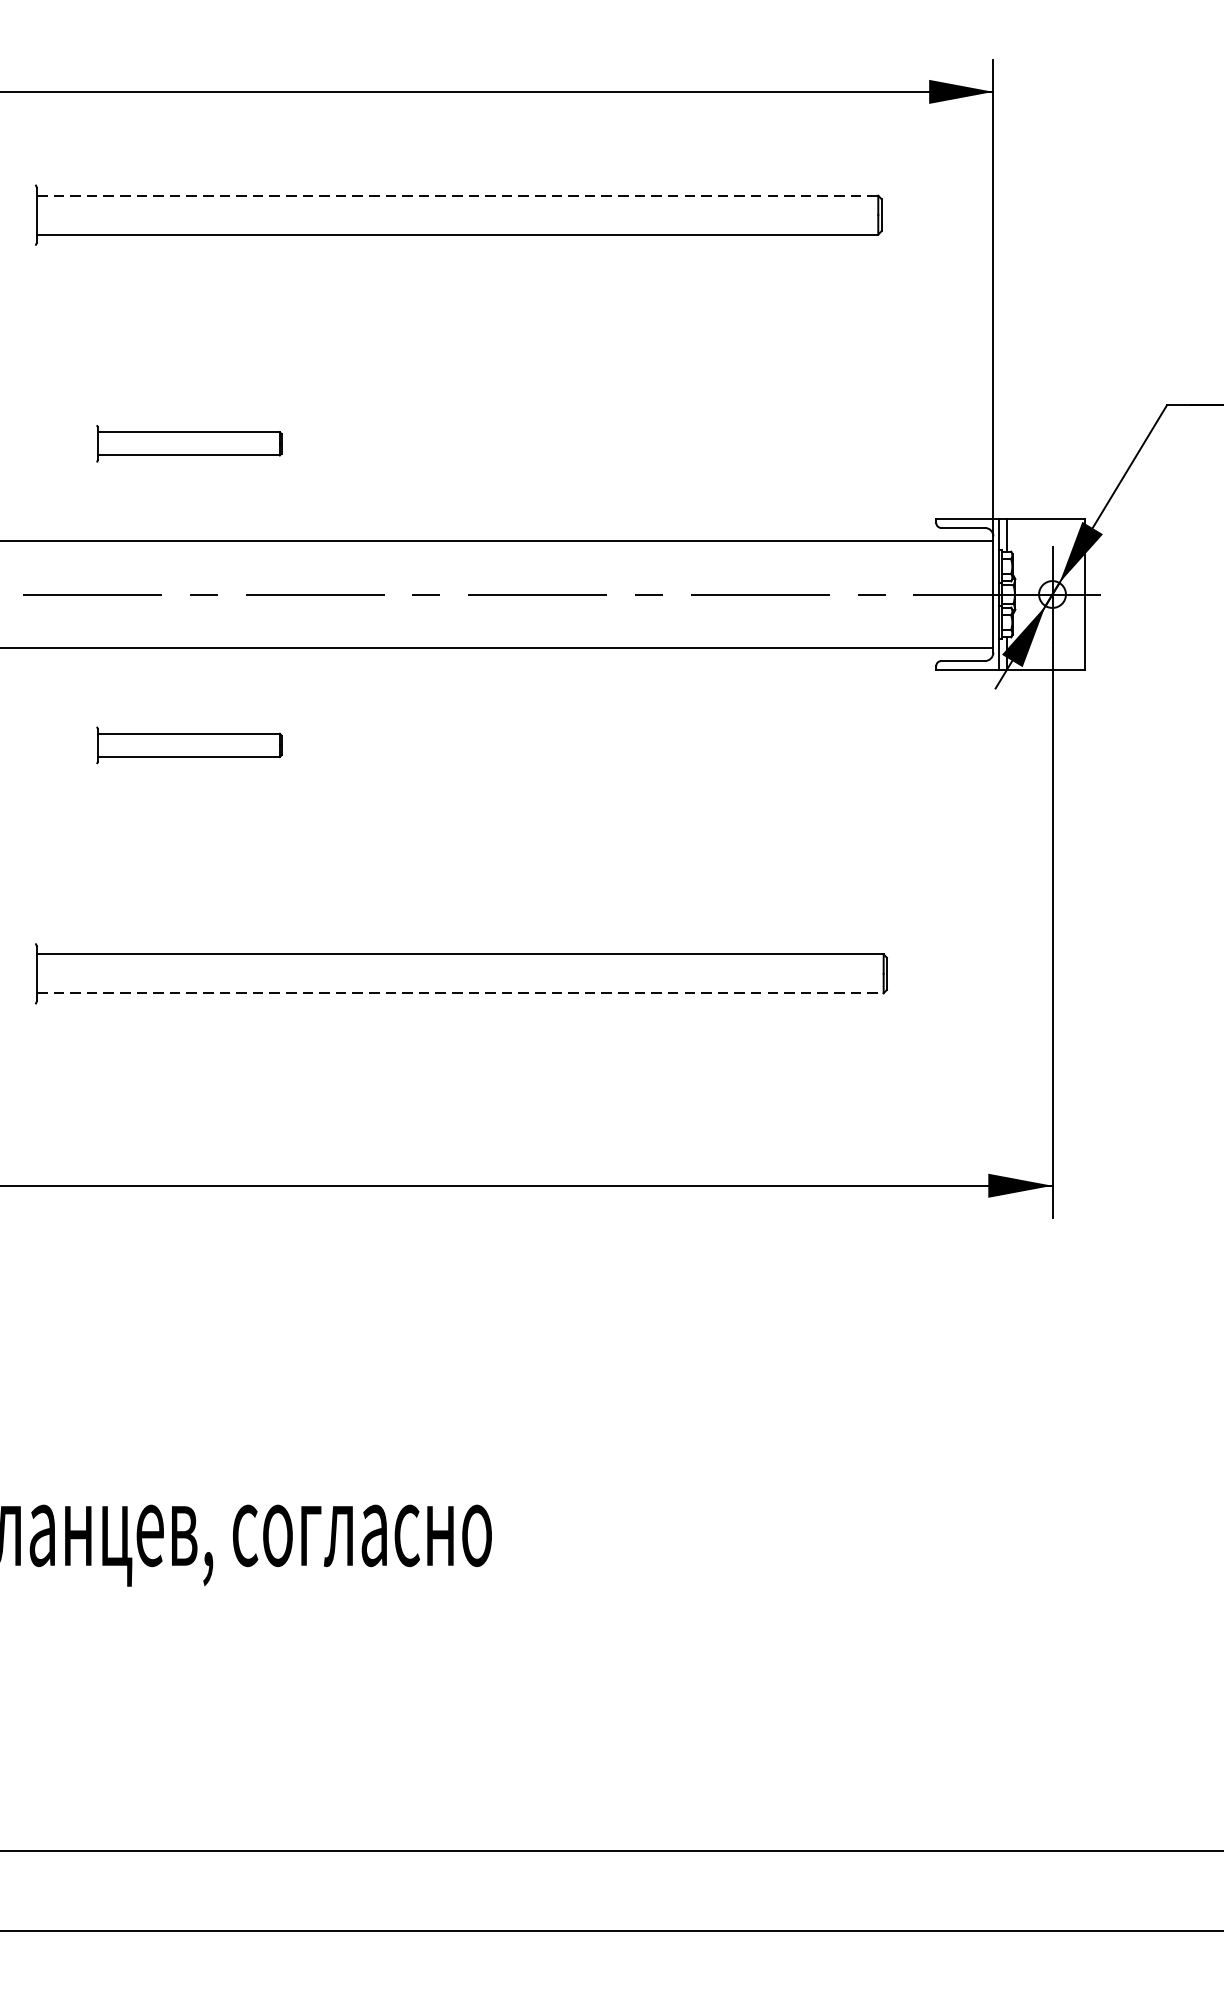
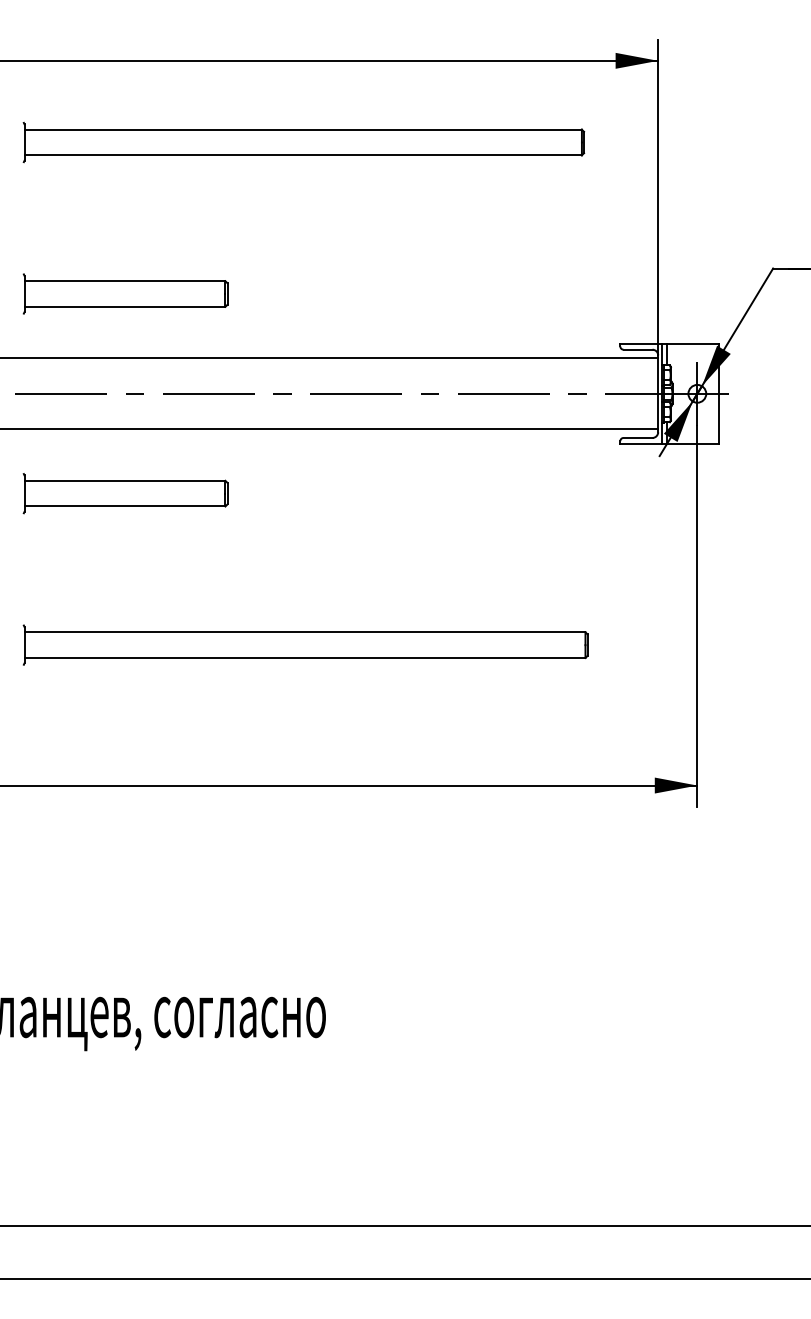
line: (458, 195) -> (303, 129), dashed -> solid
part: (189, 443) -> (125, 293), size x1.67
part: (189, 744) -> (125, 493), size x1.67
line: (461, 992) -> (305, 657), dashed -> solid

